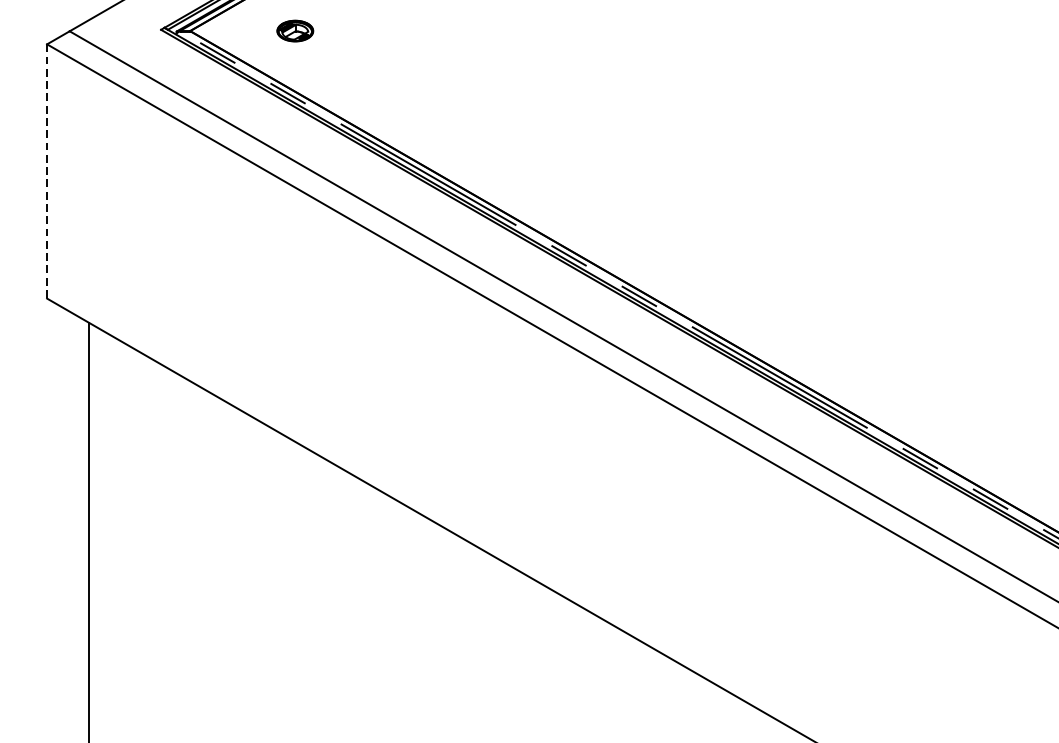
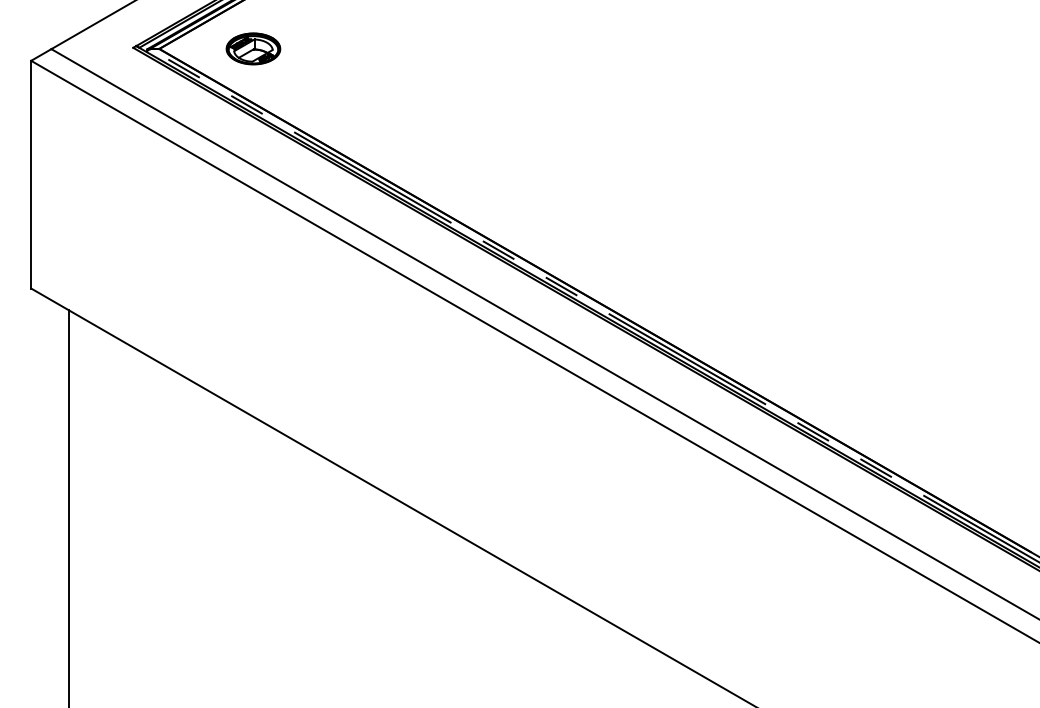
part: (295, 30) -> (253, 48), size x1.67
line: (47, 171) -> (31, 174), dashed -> solid

